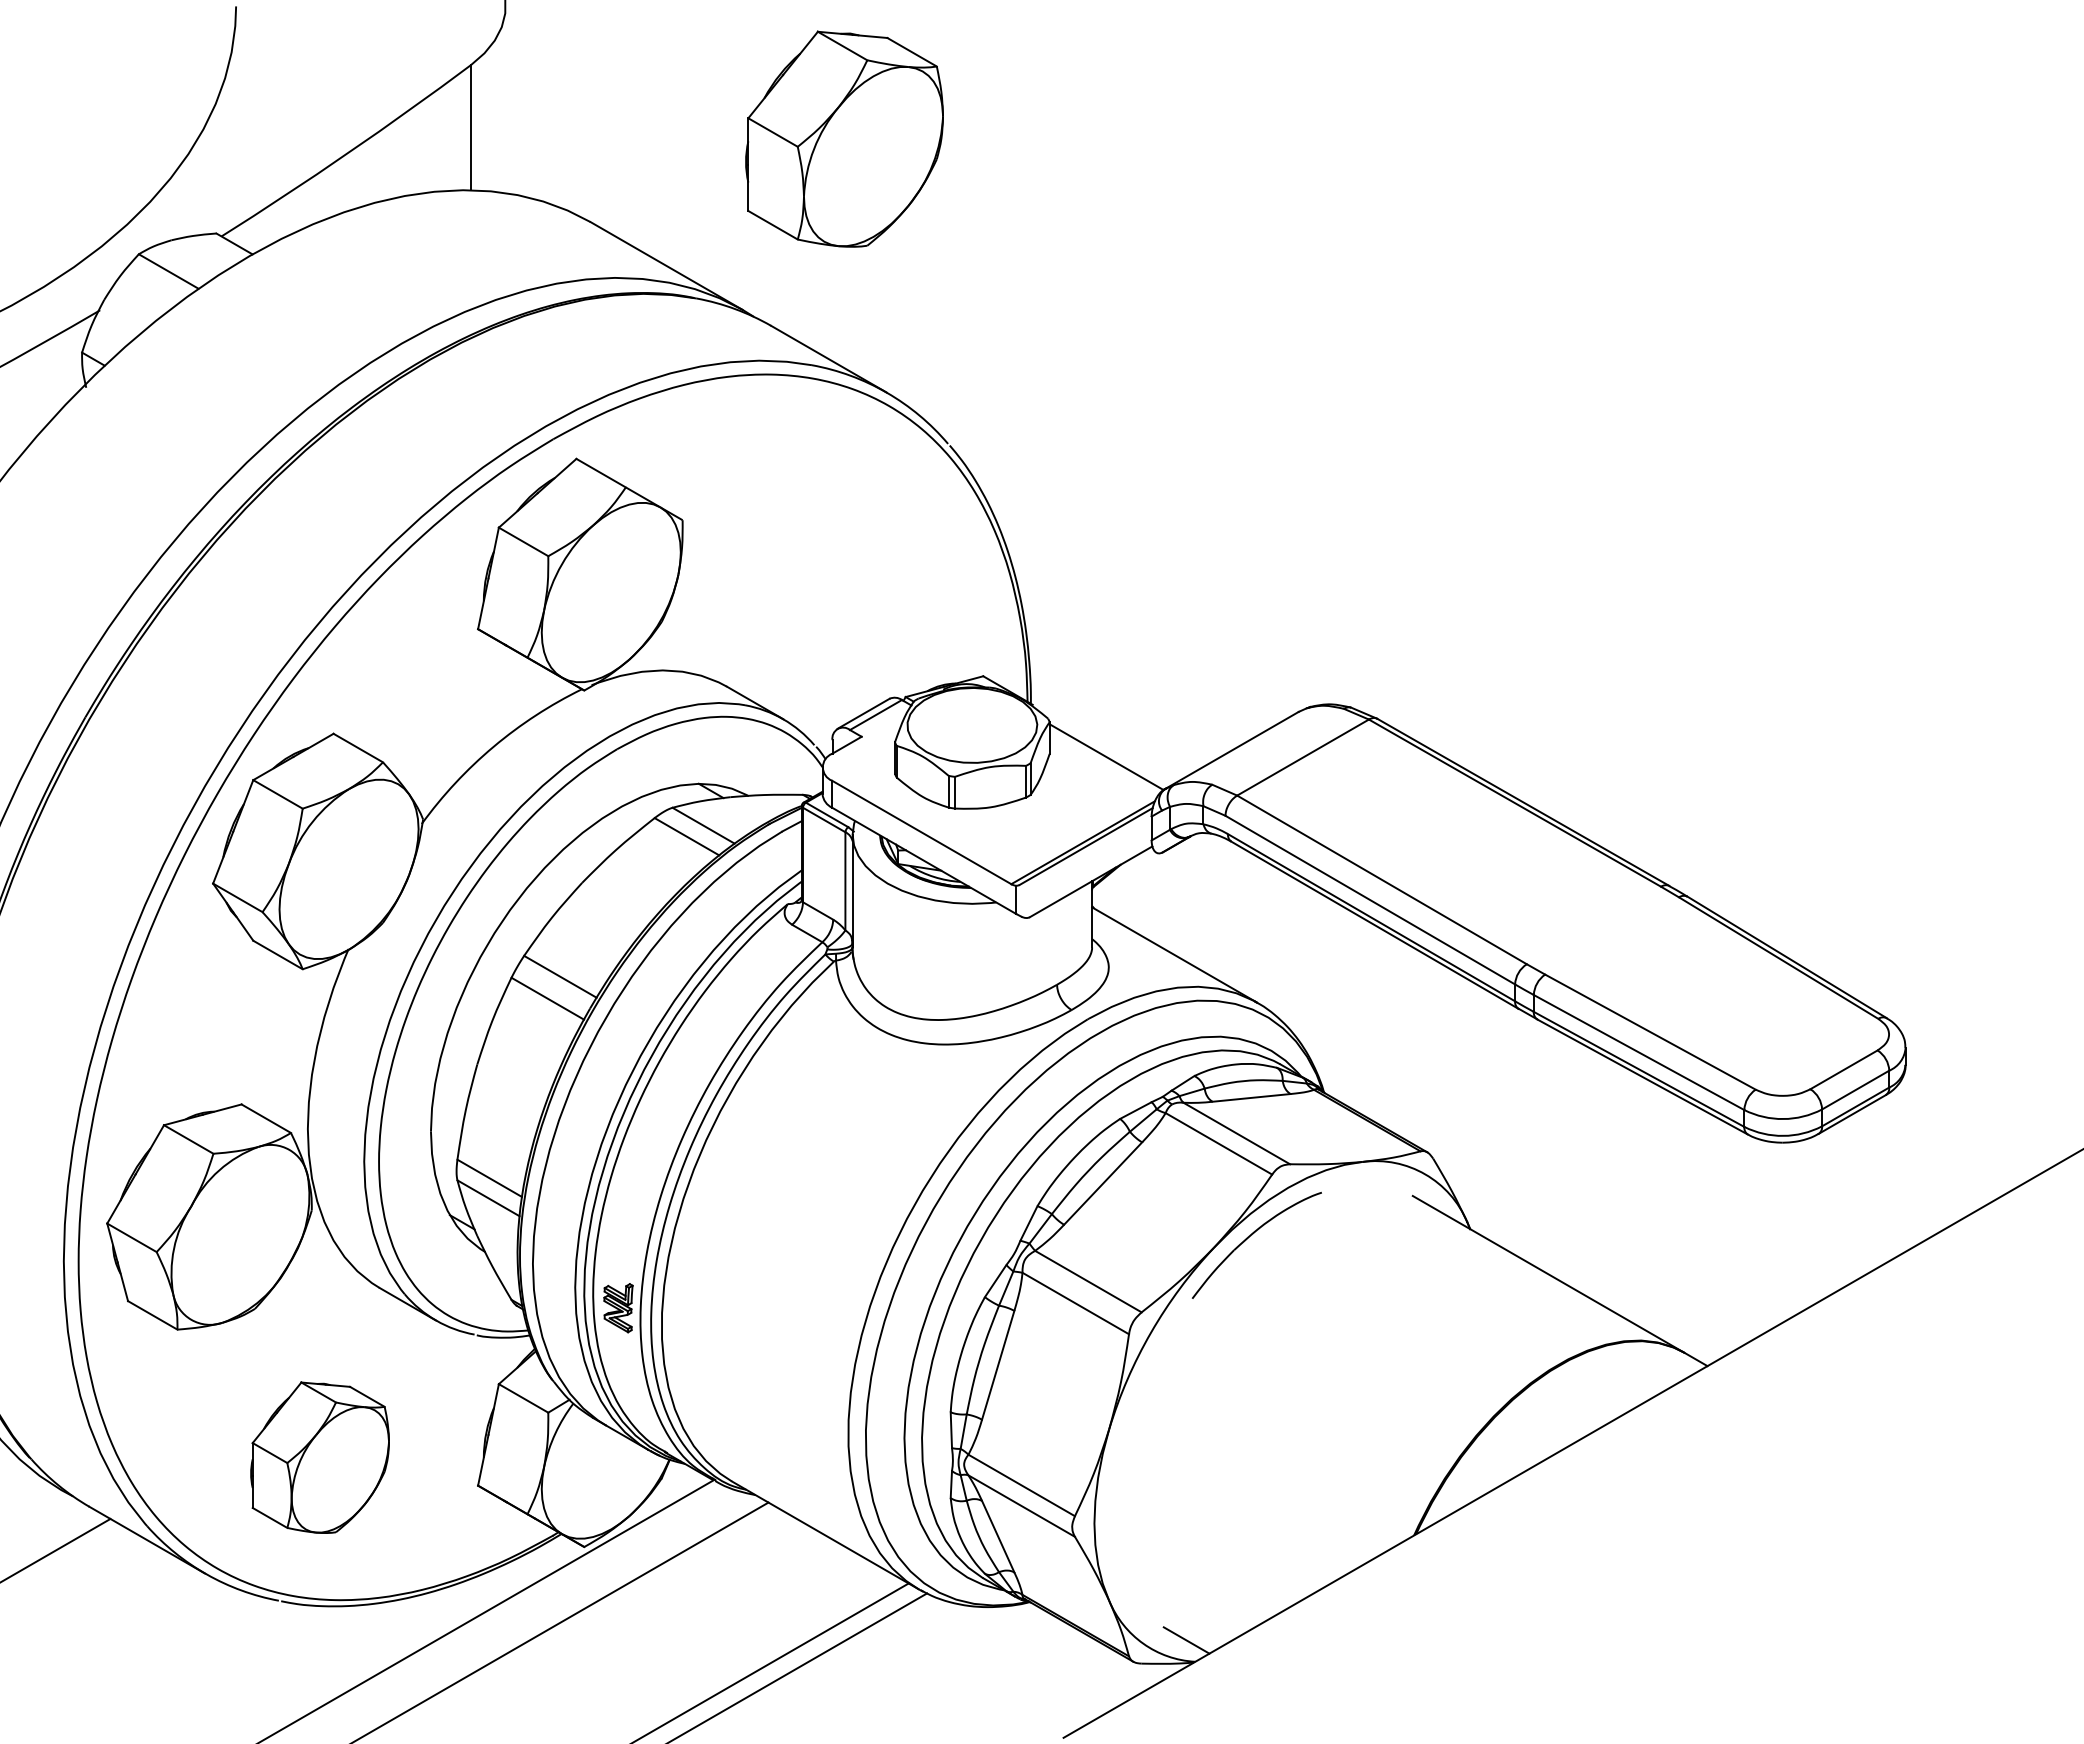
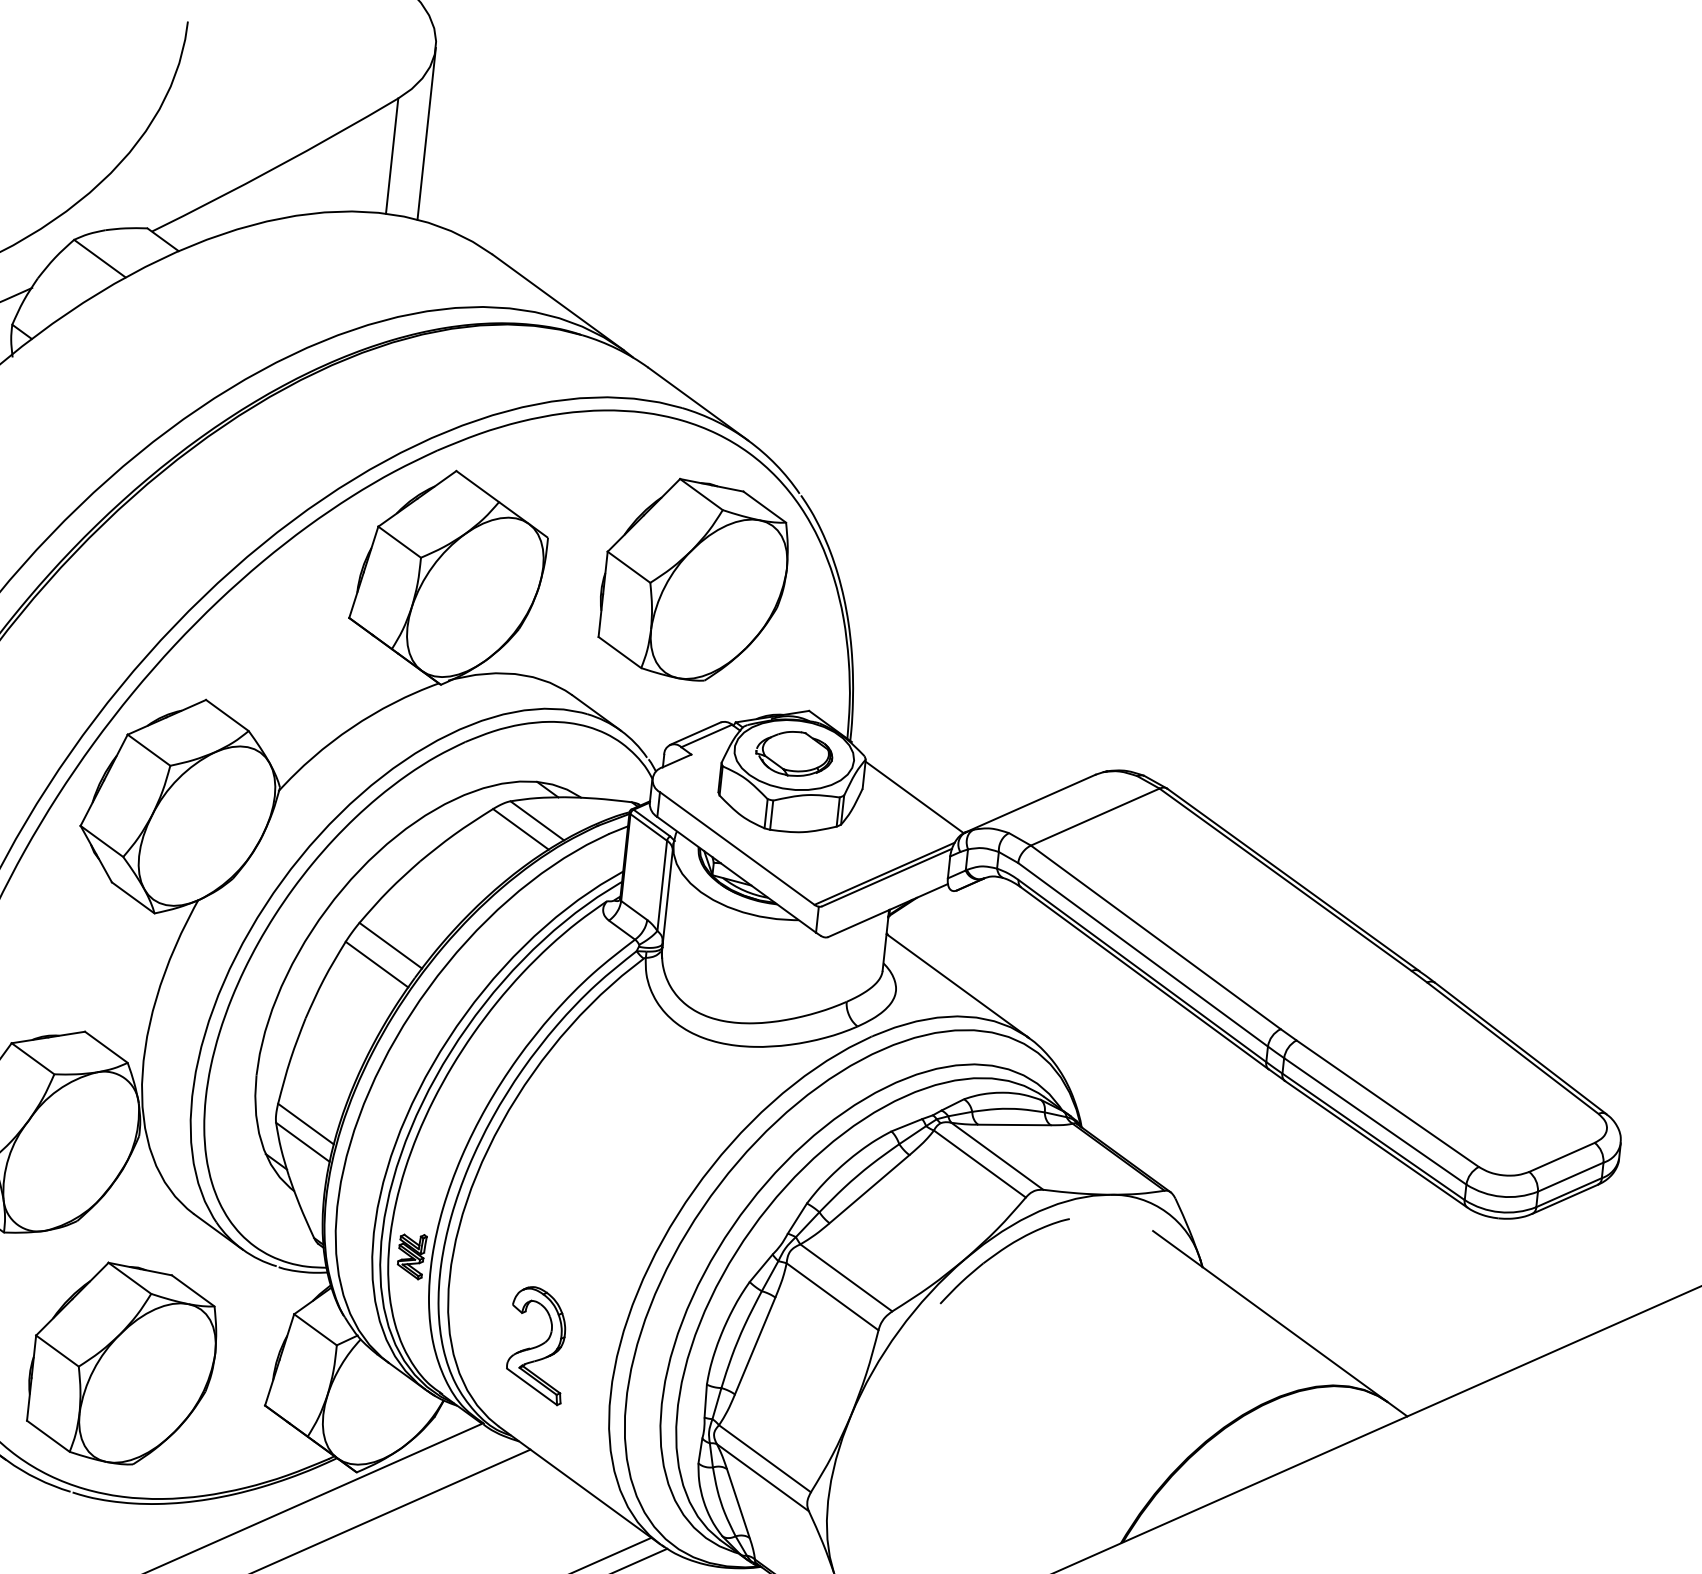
line: (505, 99) -> (426, 133), added
part: (844, 138) -> (694, 579), moved
part: (972, 724) -> (794, 754), added
part: (764, 1389) -> (537, 1345), added
part: (319, 1457) -> (122, 1364), size x1.43

